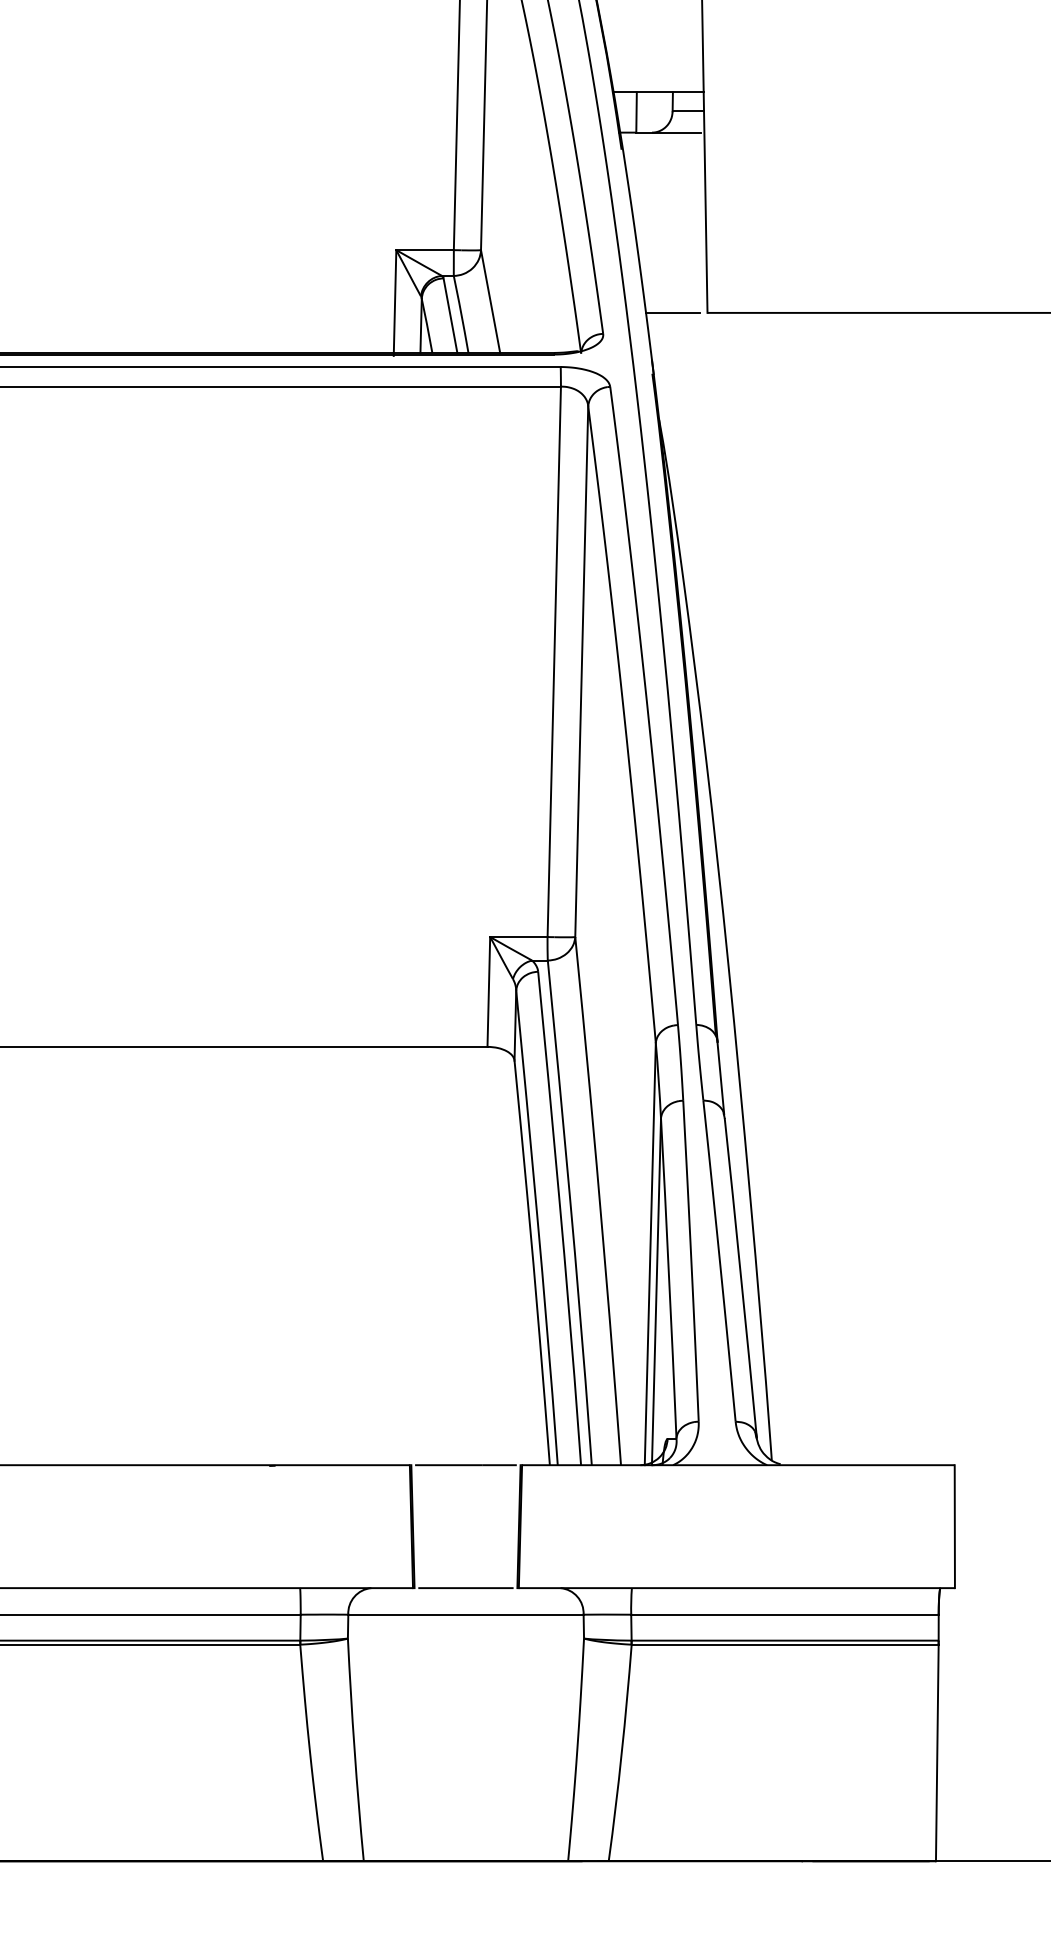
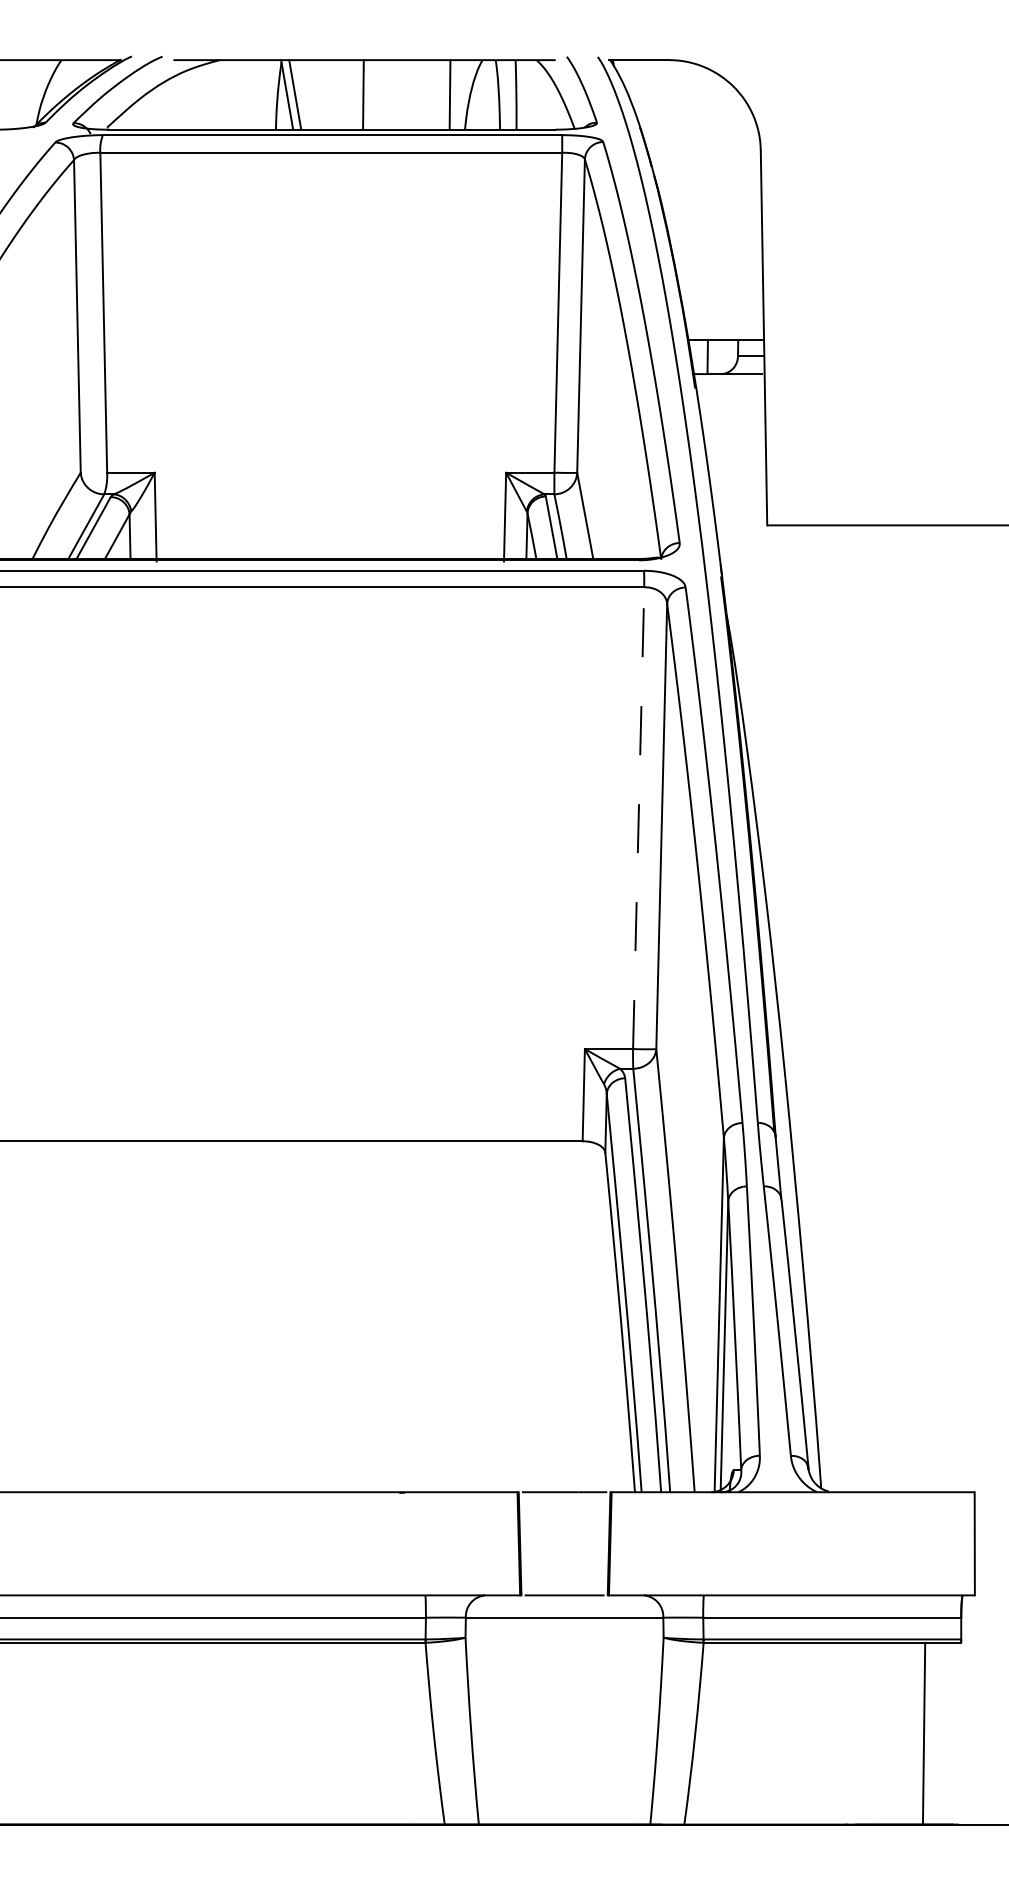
line: (672, 313) -> (737, 525), removed
line: (554, 662) -> (638, 818), solid -> dashed
line: (936, 1752) -> (923, 1733), moved

